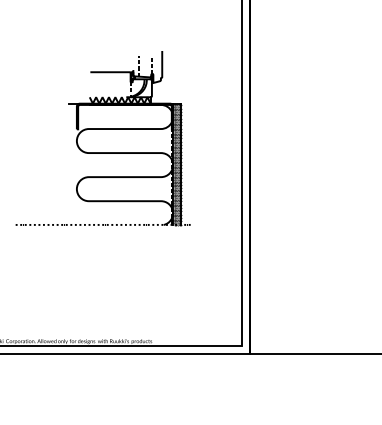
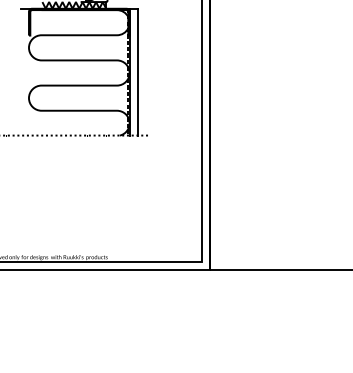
hatch: (177, 163) -> (134, 71), removed

